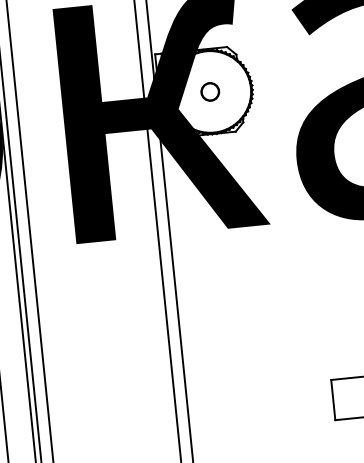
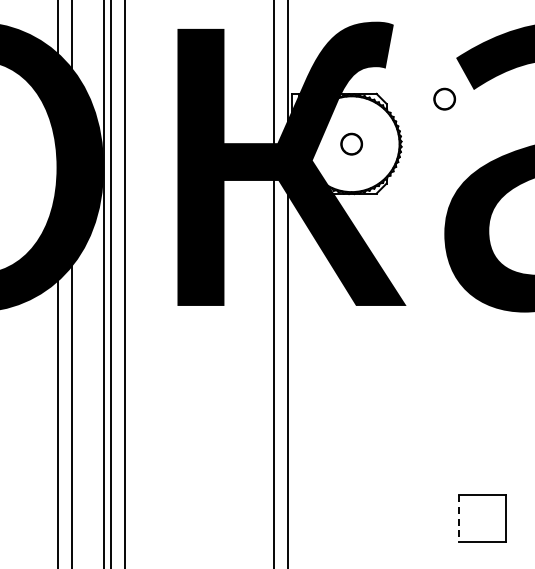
part: (285, 45) -> (444, 98), added
line: (333, 400) -> (458, 518), solid -> dashed

